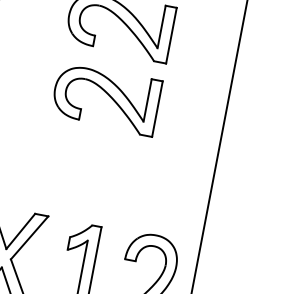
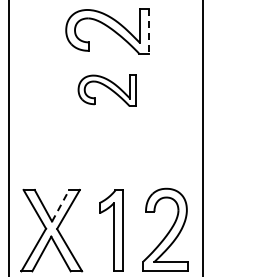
line: (170, 36) -> (148, 31), solid -> dashed
part: (106, 99) -> (107, 90), size x0.7
line: (20, 231) -> (60, 205), solid -> dashed

